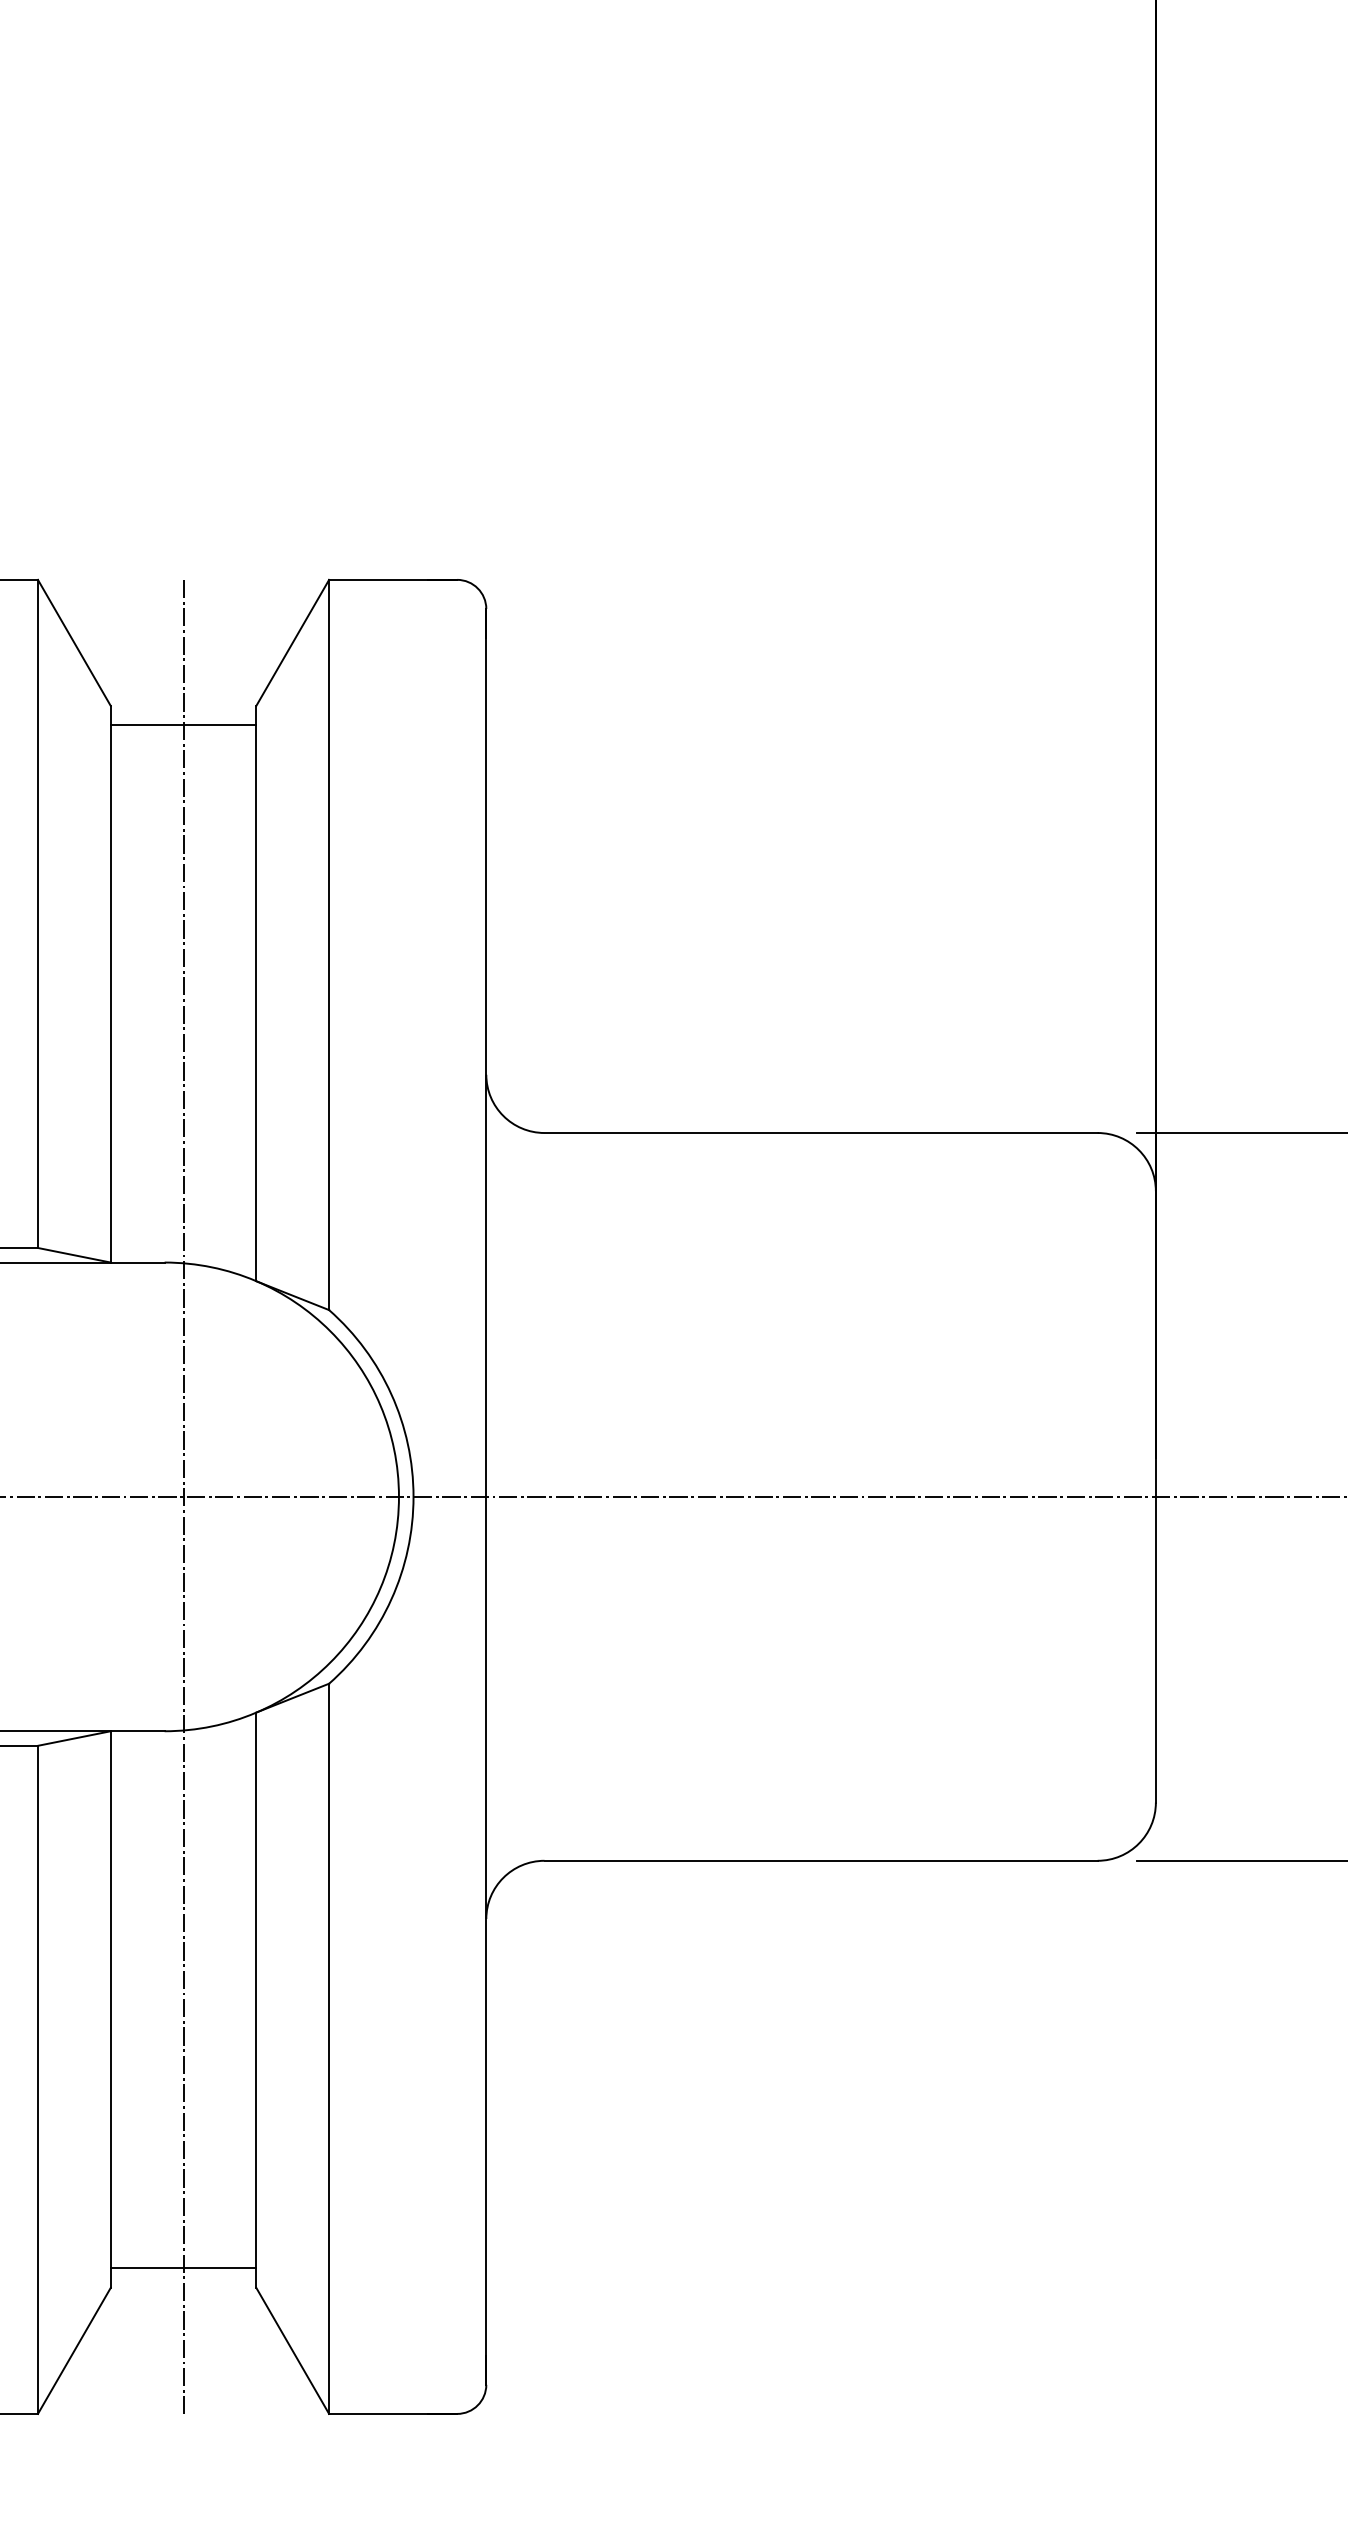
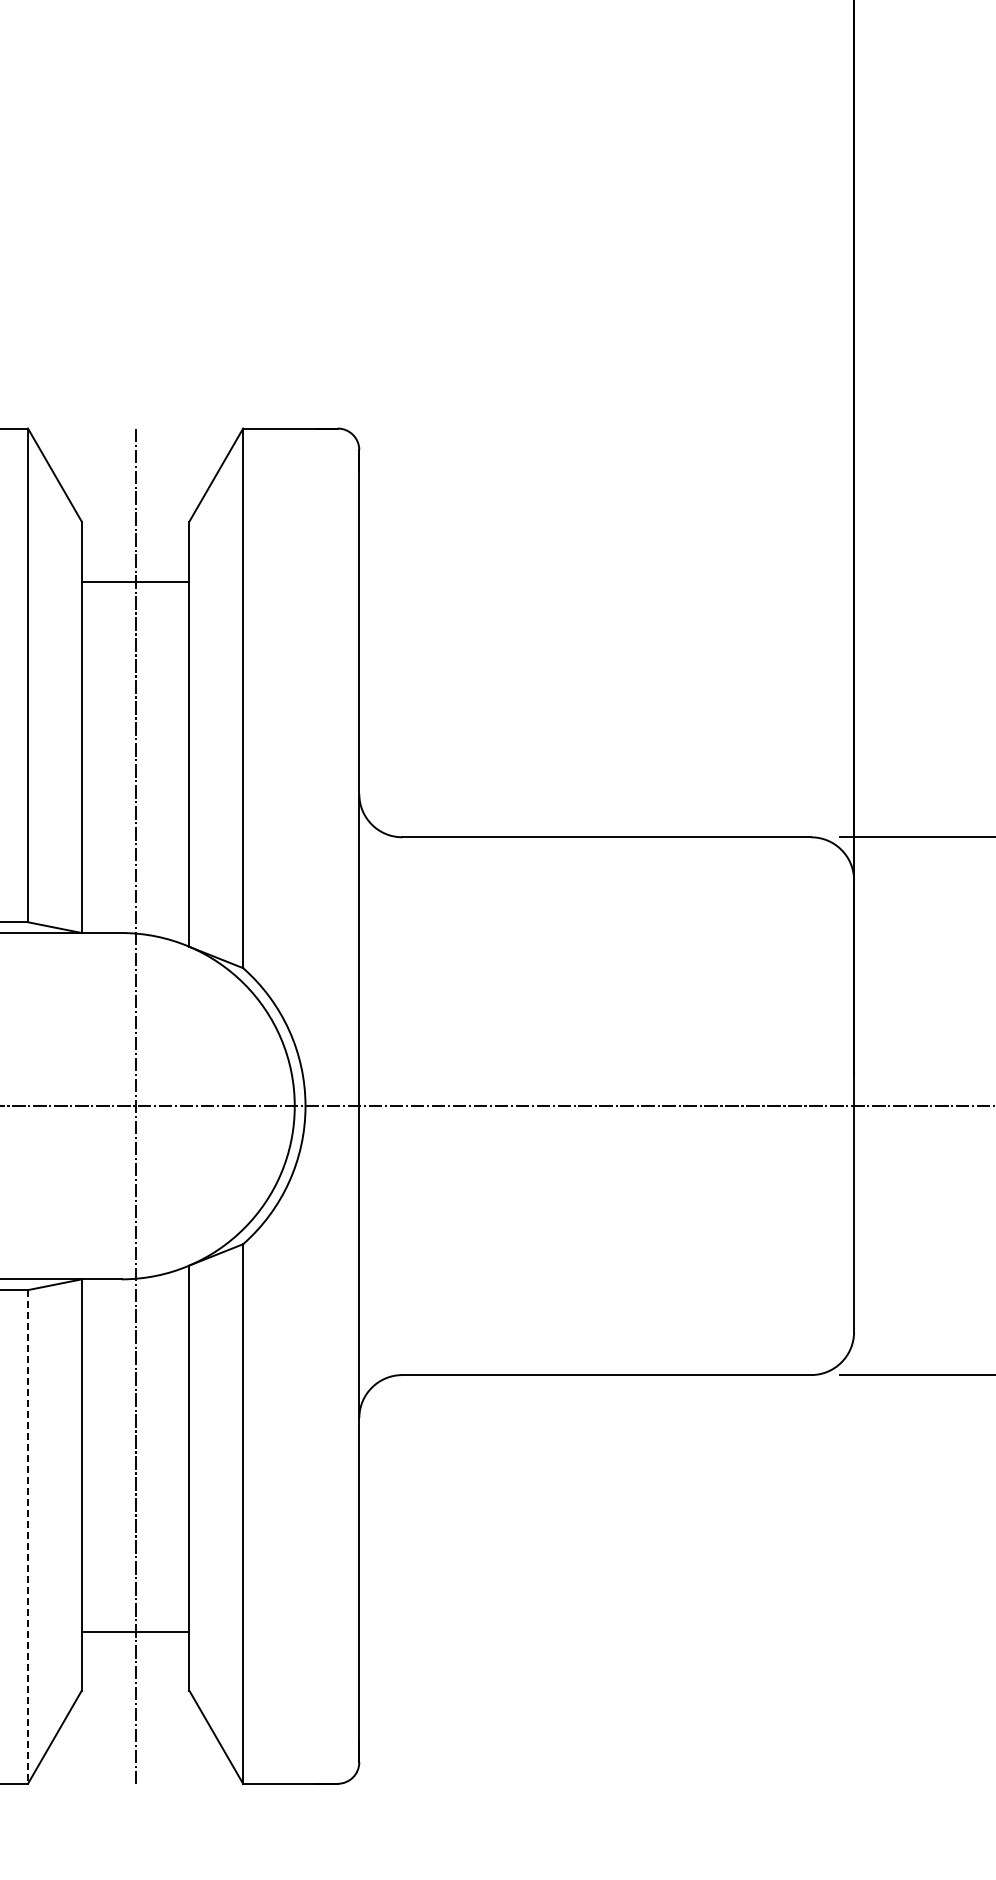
line: (183, 725) -> (135, 582), moved
line: (38, 2079) -> (28, 1536), solid -> dashed
line: (183, 2268) -> (135, 1632), moved

